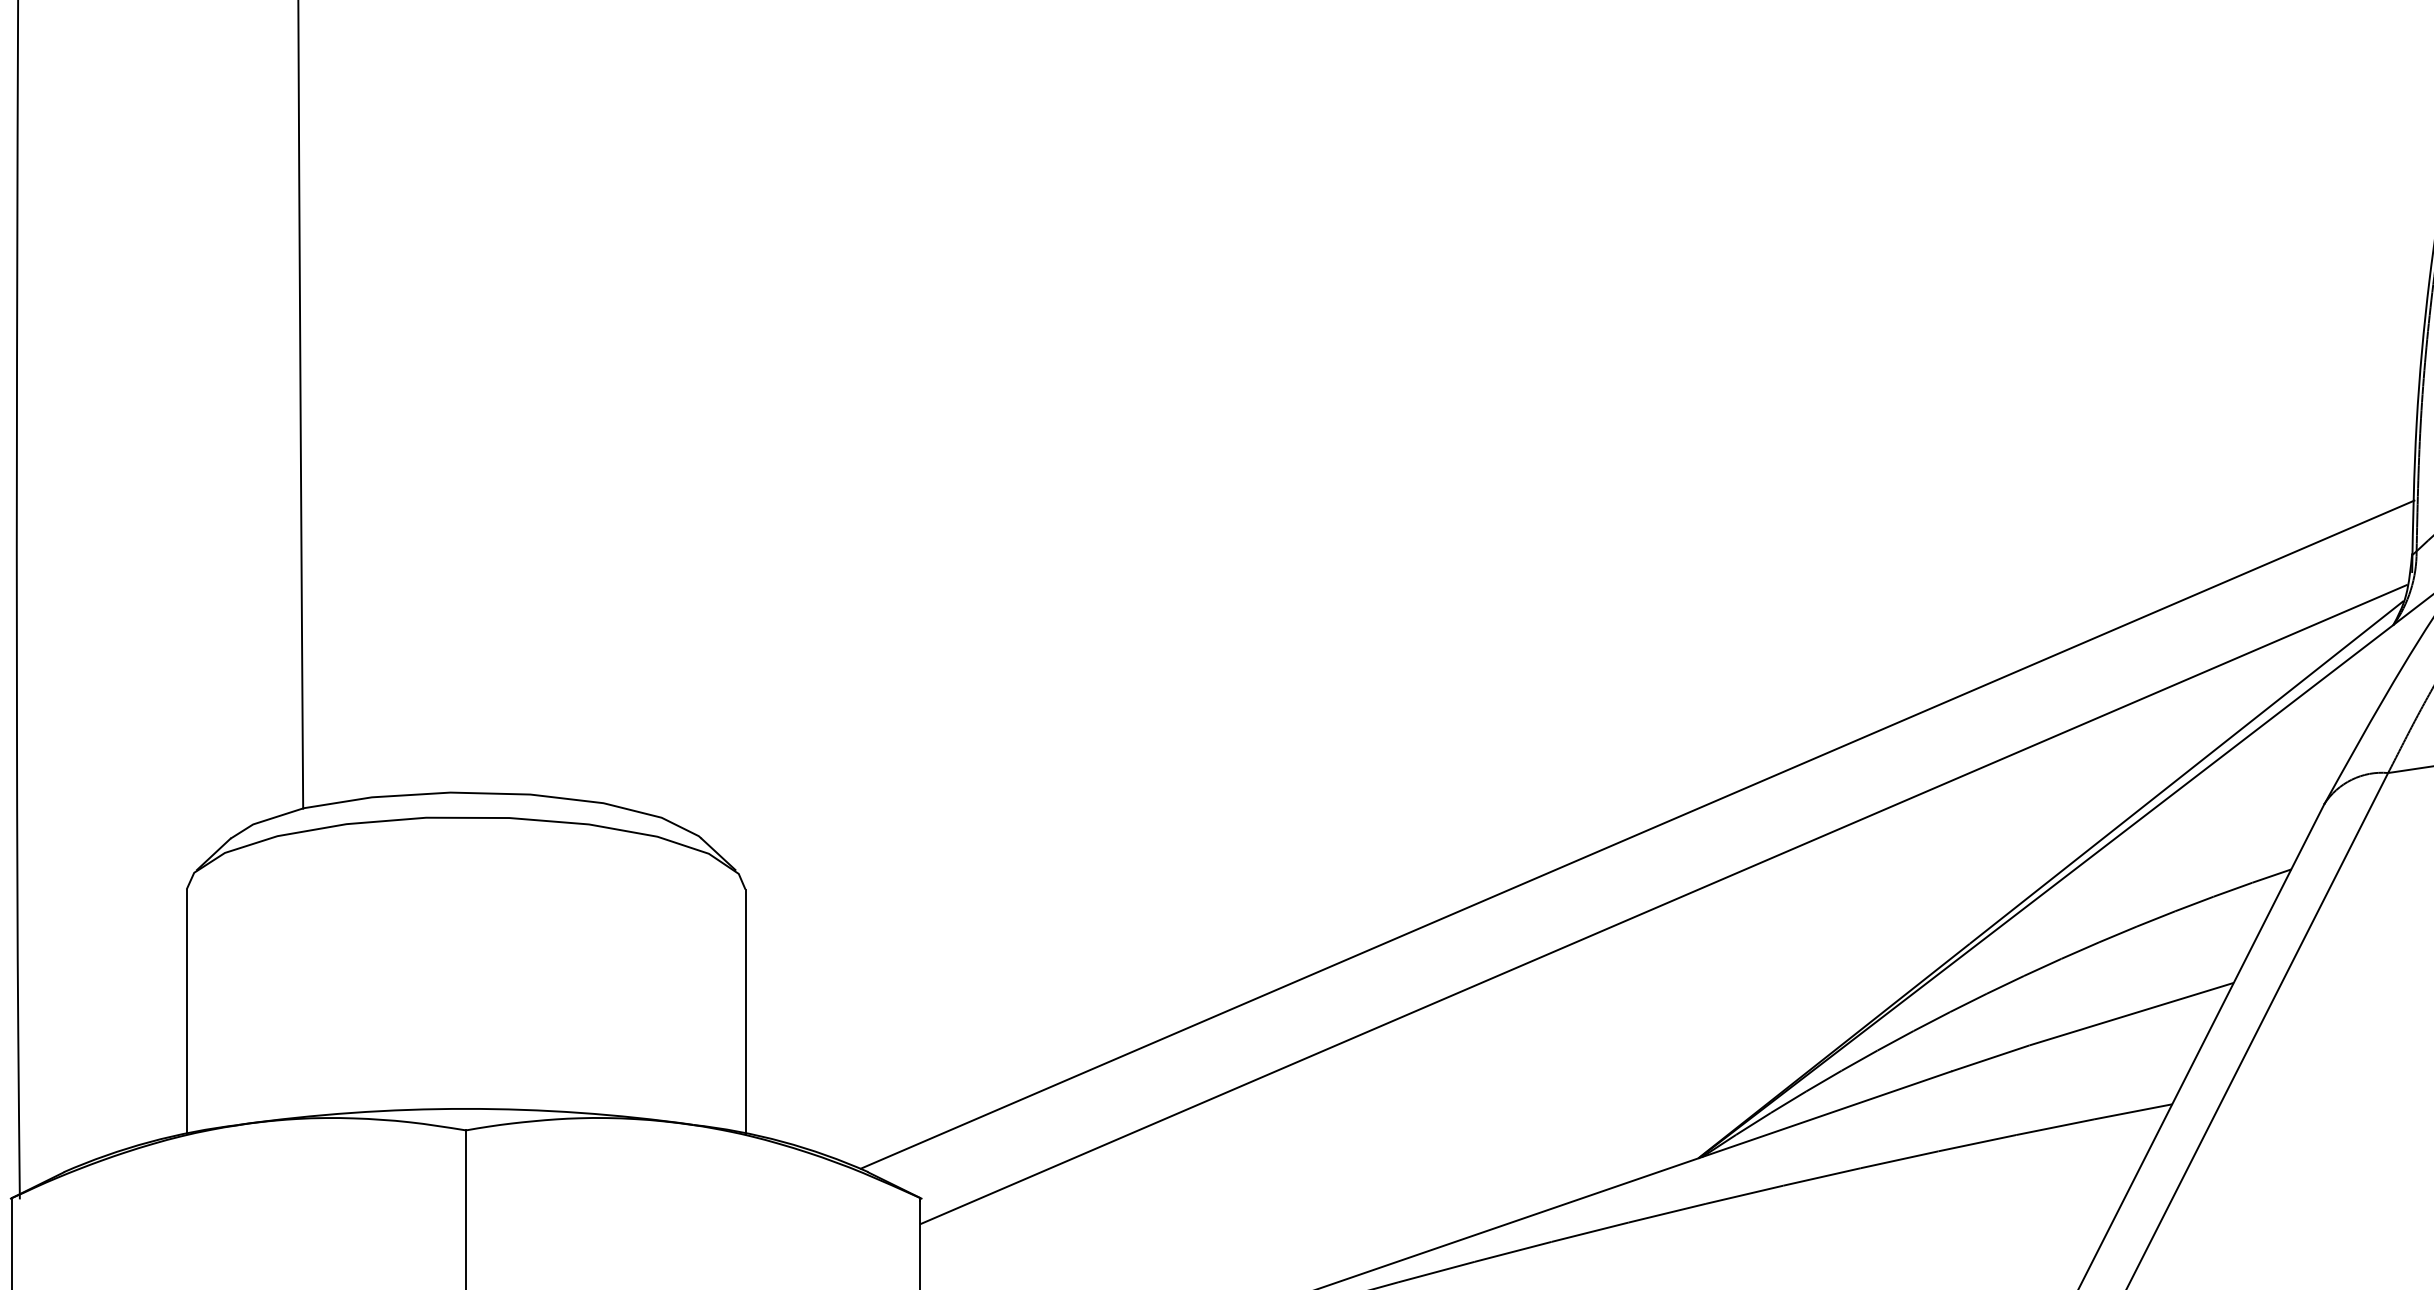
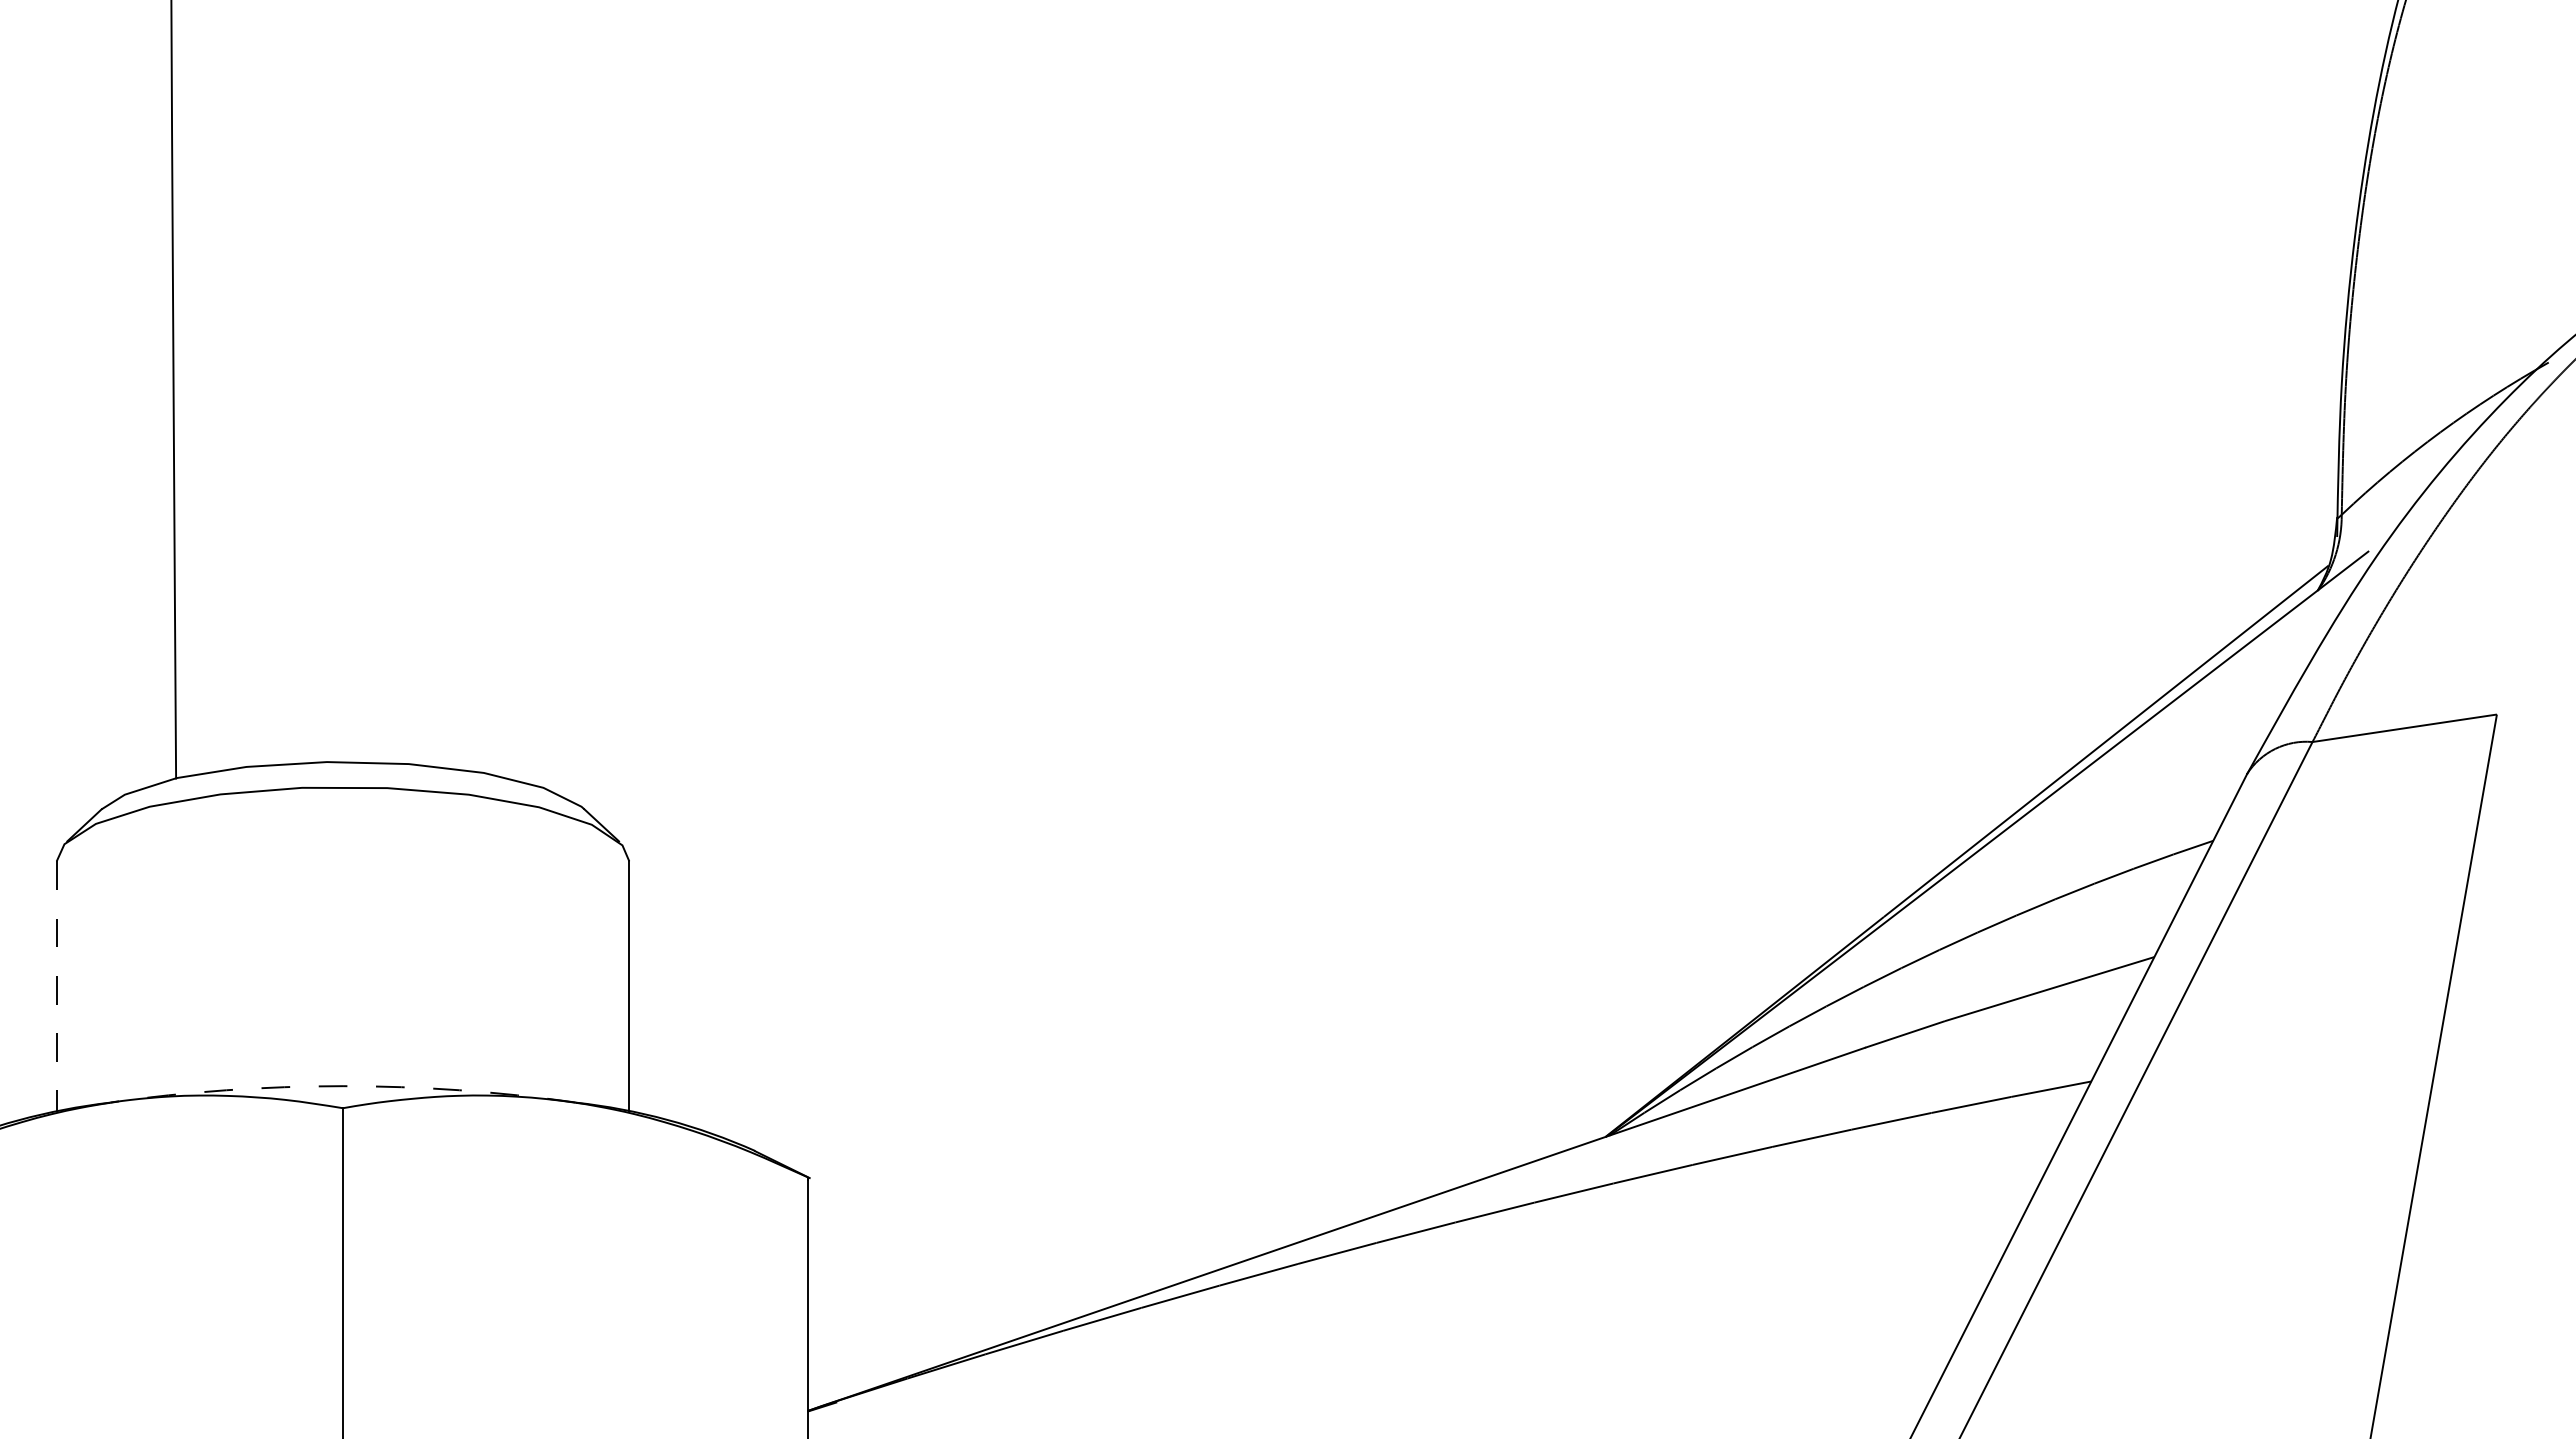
line: (1637, 834) -> (1543, 804), removed
line: (1663, 904) -> (1570, 876), removed
line: (186, 1012) -> (56, 987), solid -> dashed
arc: (466, 1109) -> (343, 1086), solid -> dashed

